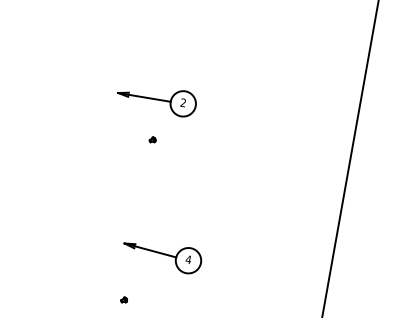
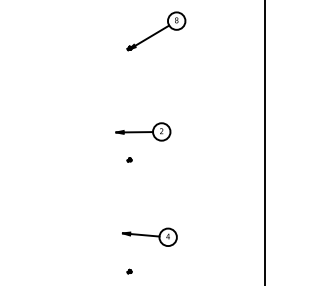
part: (157, 98) -> (143, 131), moved

